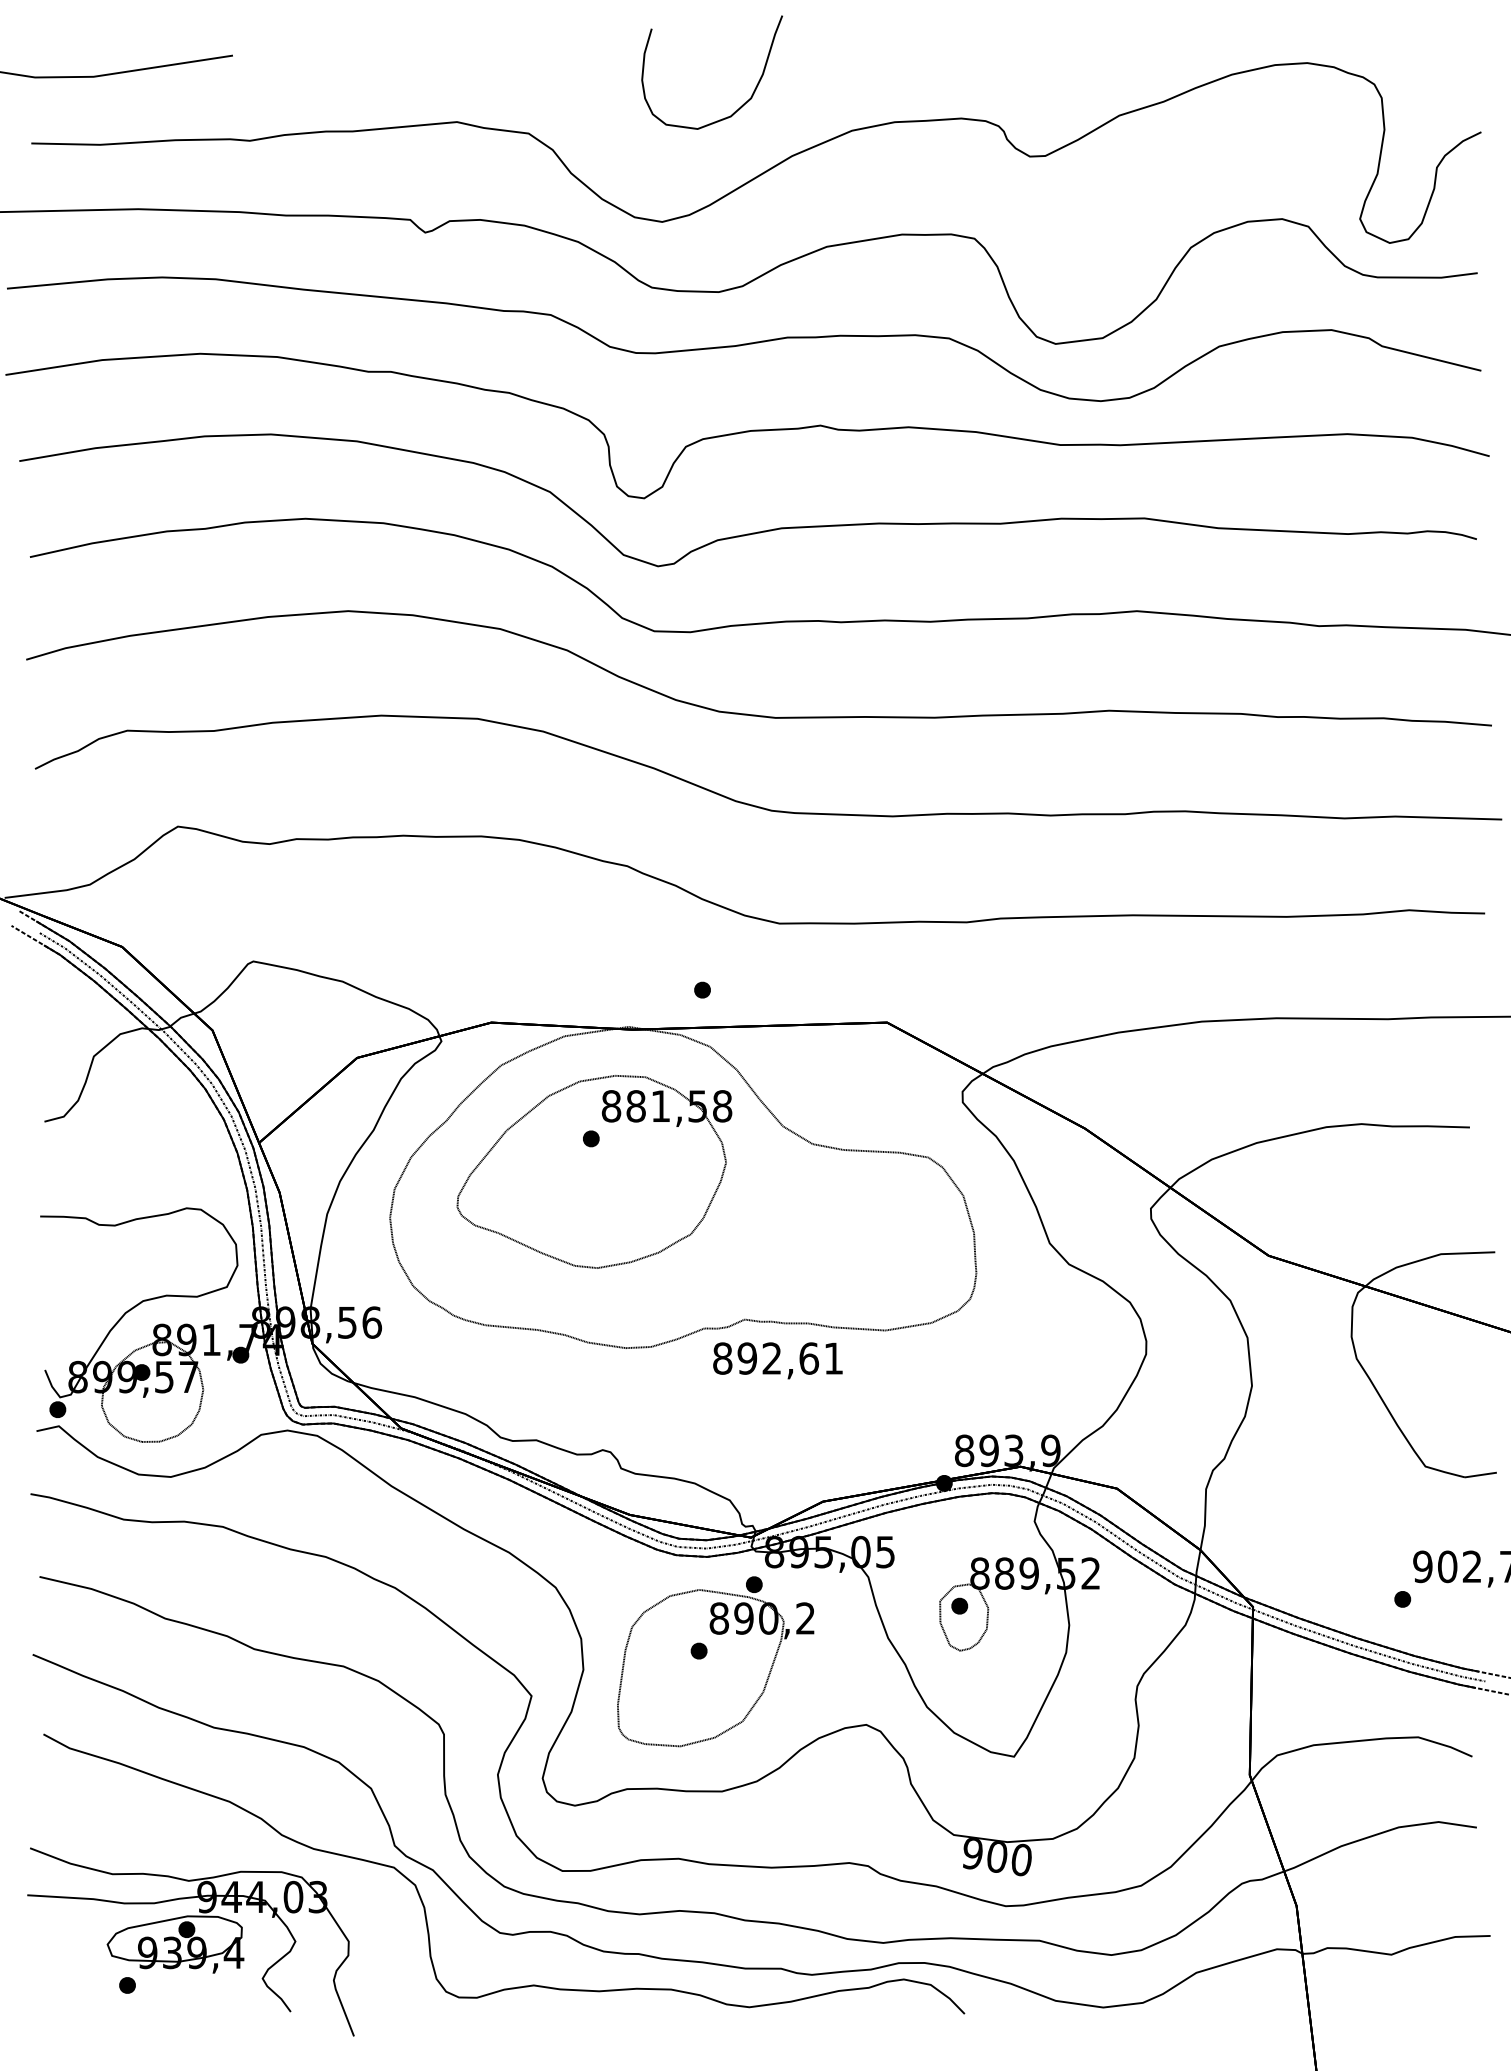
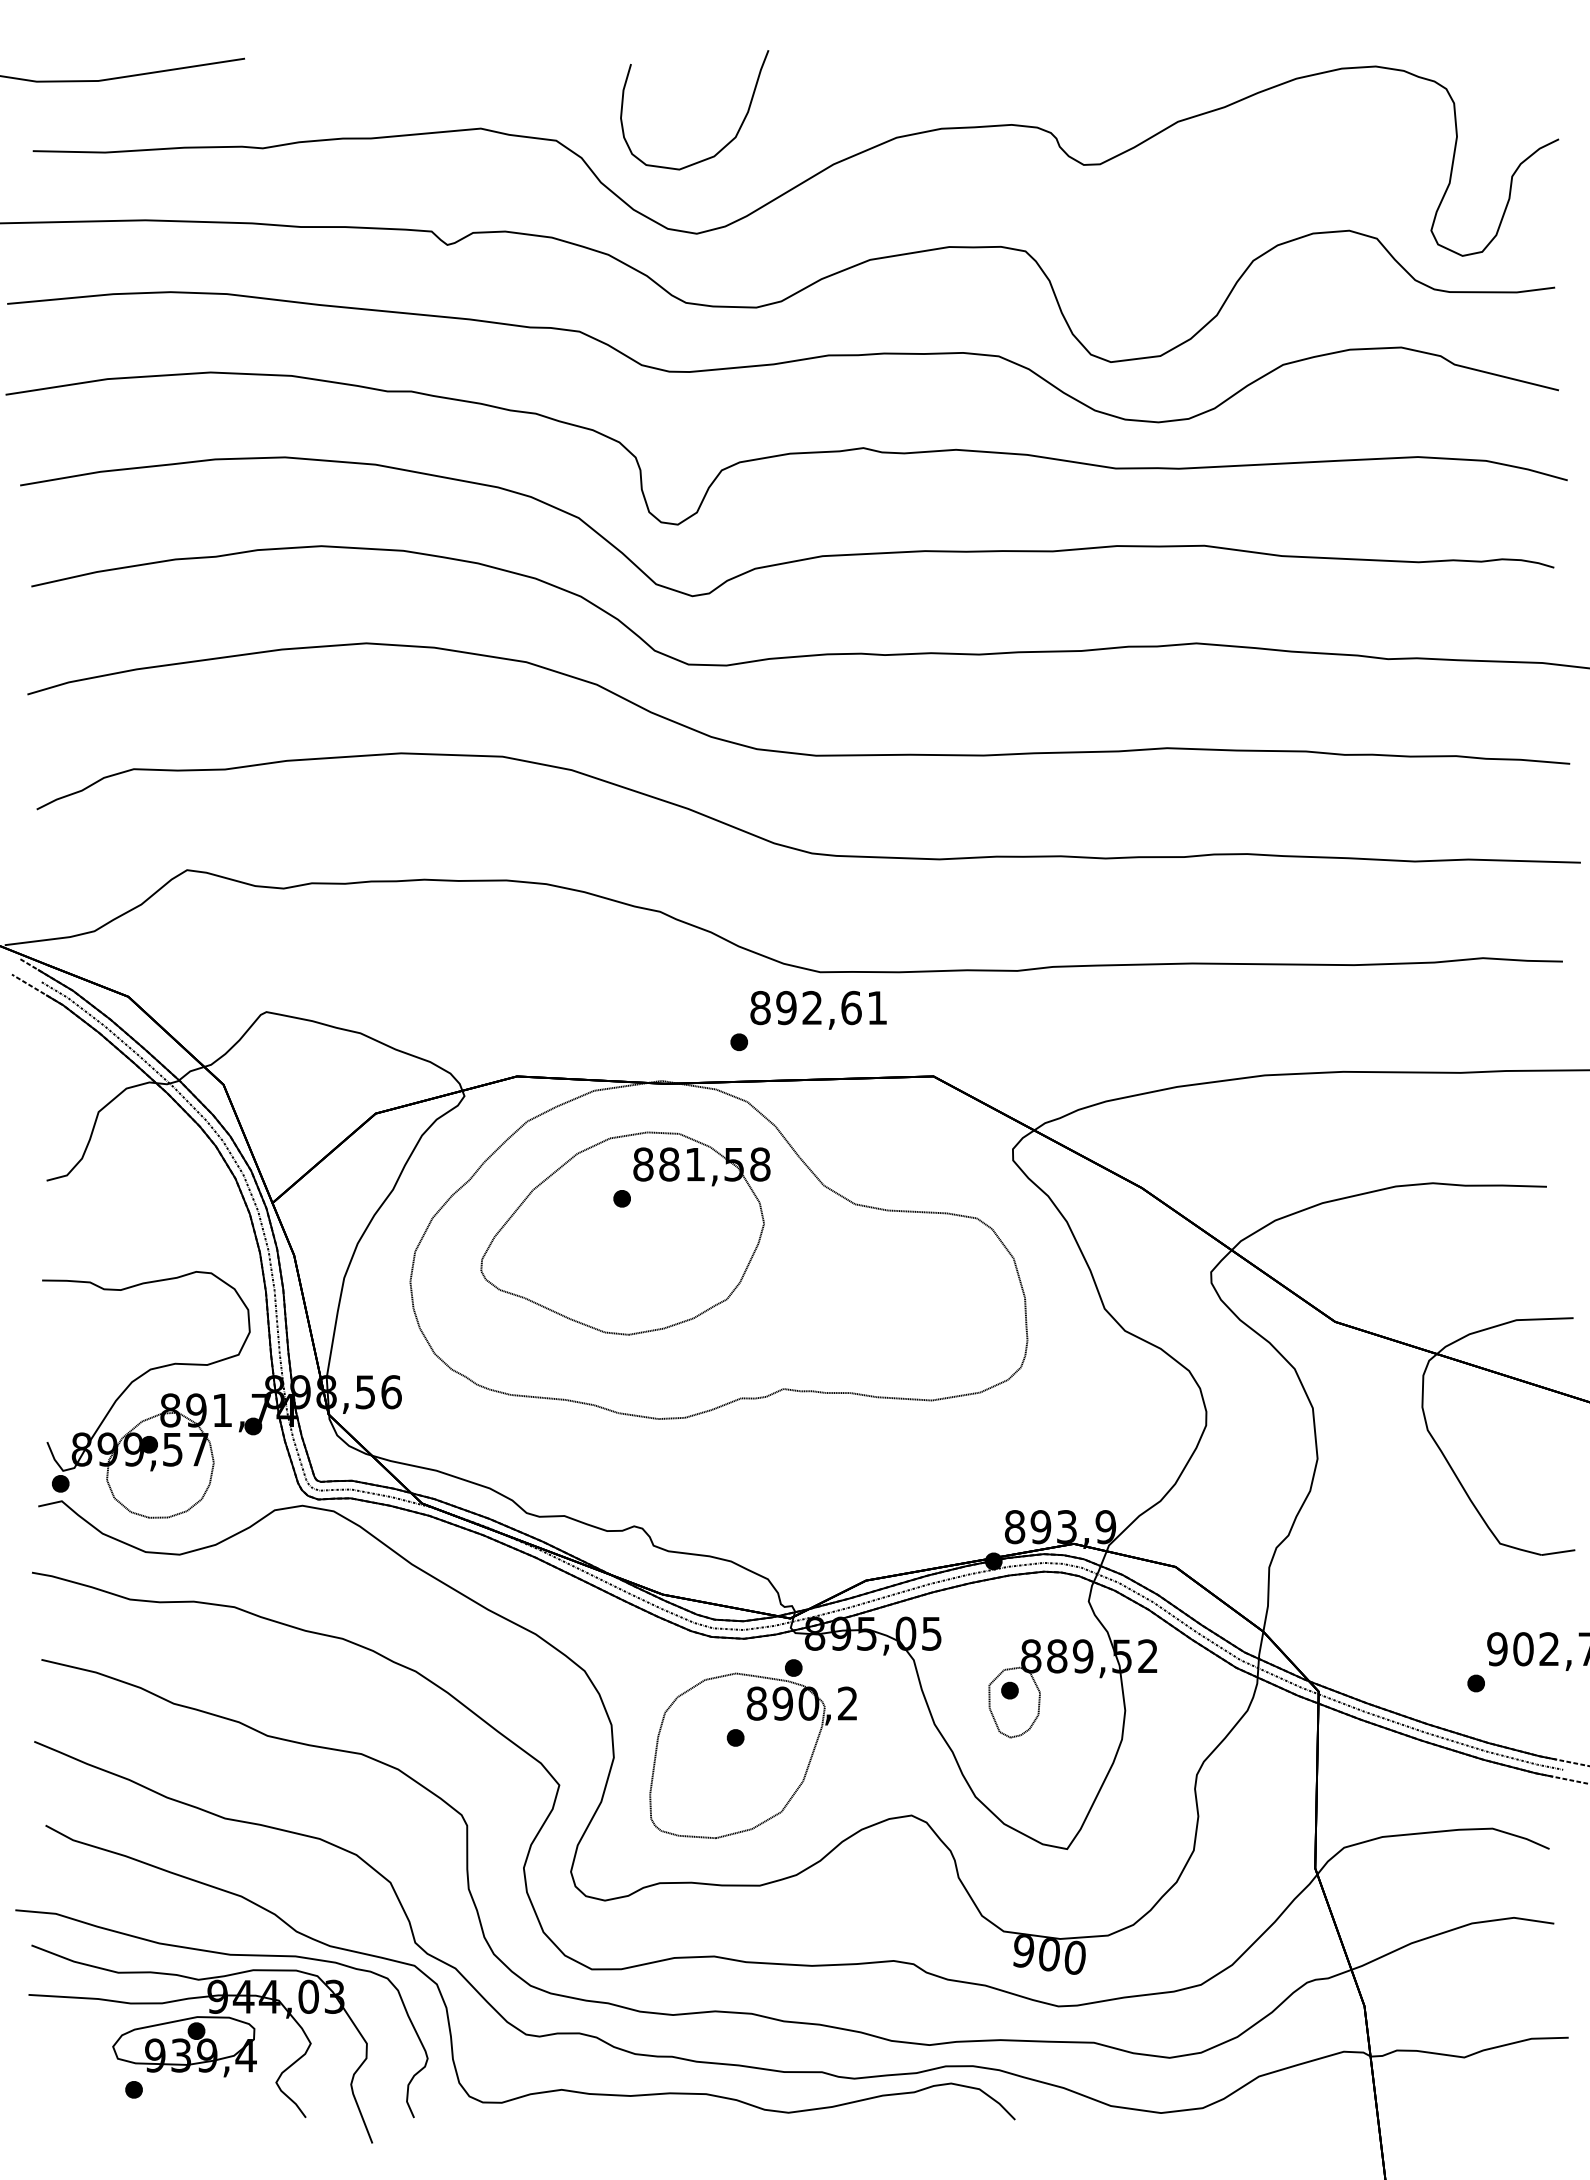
curve: (743, 103) -> (727, 142), moved
text: (777, 1360) -> (818, 1010), moved
part: (219, 1858) -> (230, 1956), added

